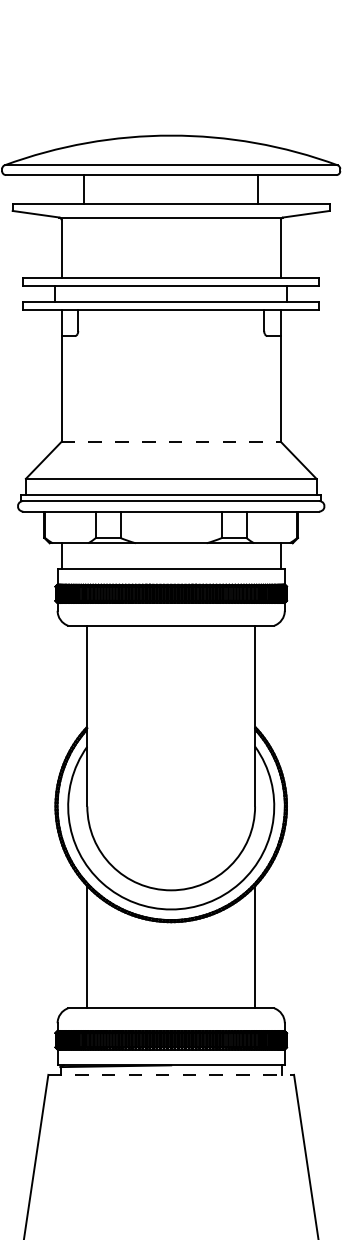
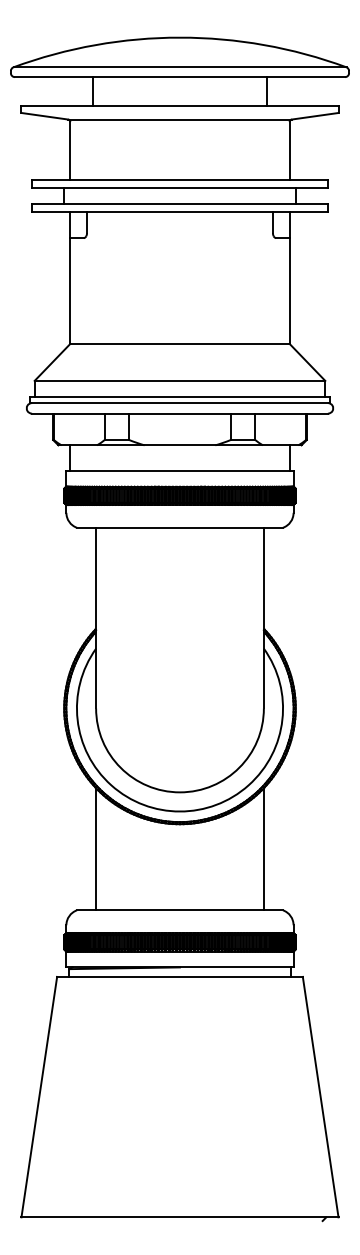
line: (170, 441) -> (179, 343), dashed -> solid
line: (170, 1074) -> (179, 976), dashed -> solid

